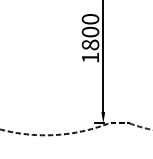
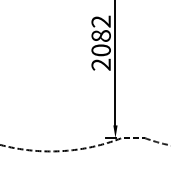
text: (89, 37) -> (100, 42), 1800 -> 2082

